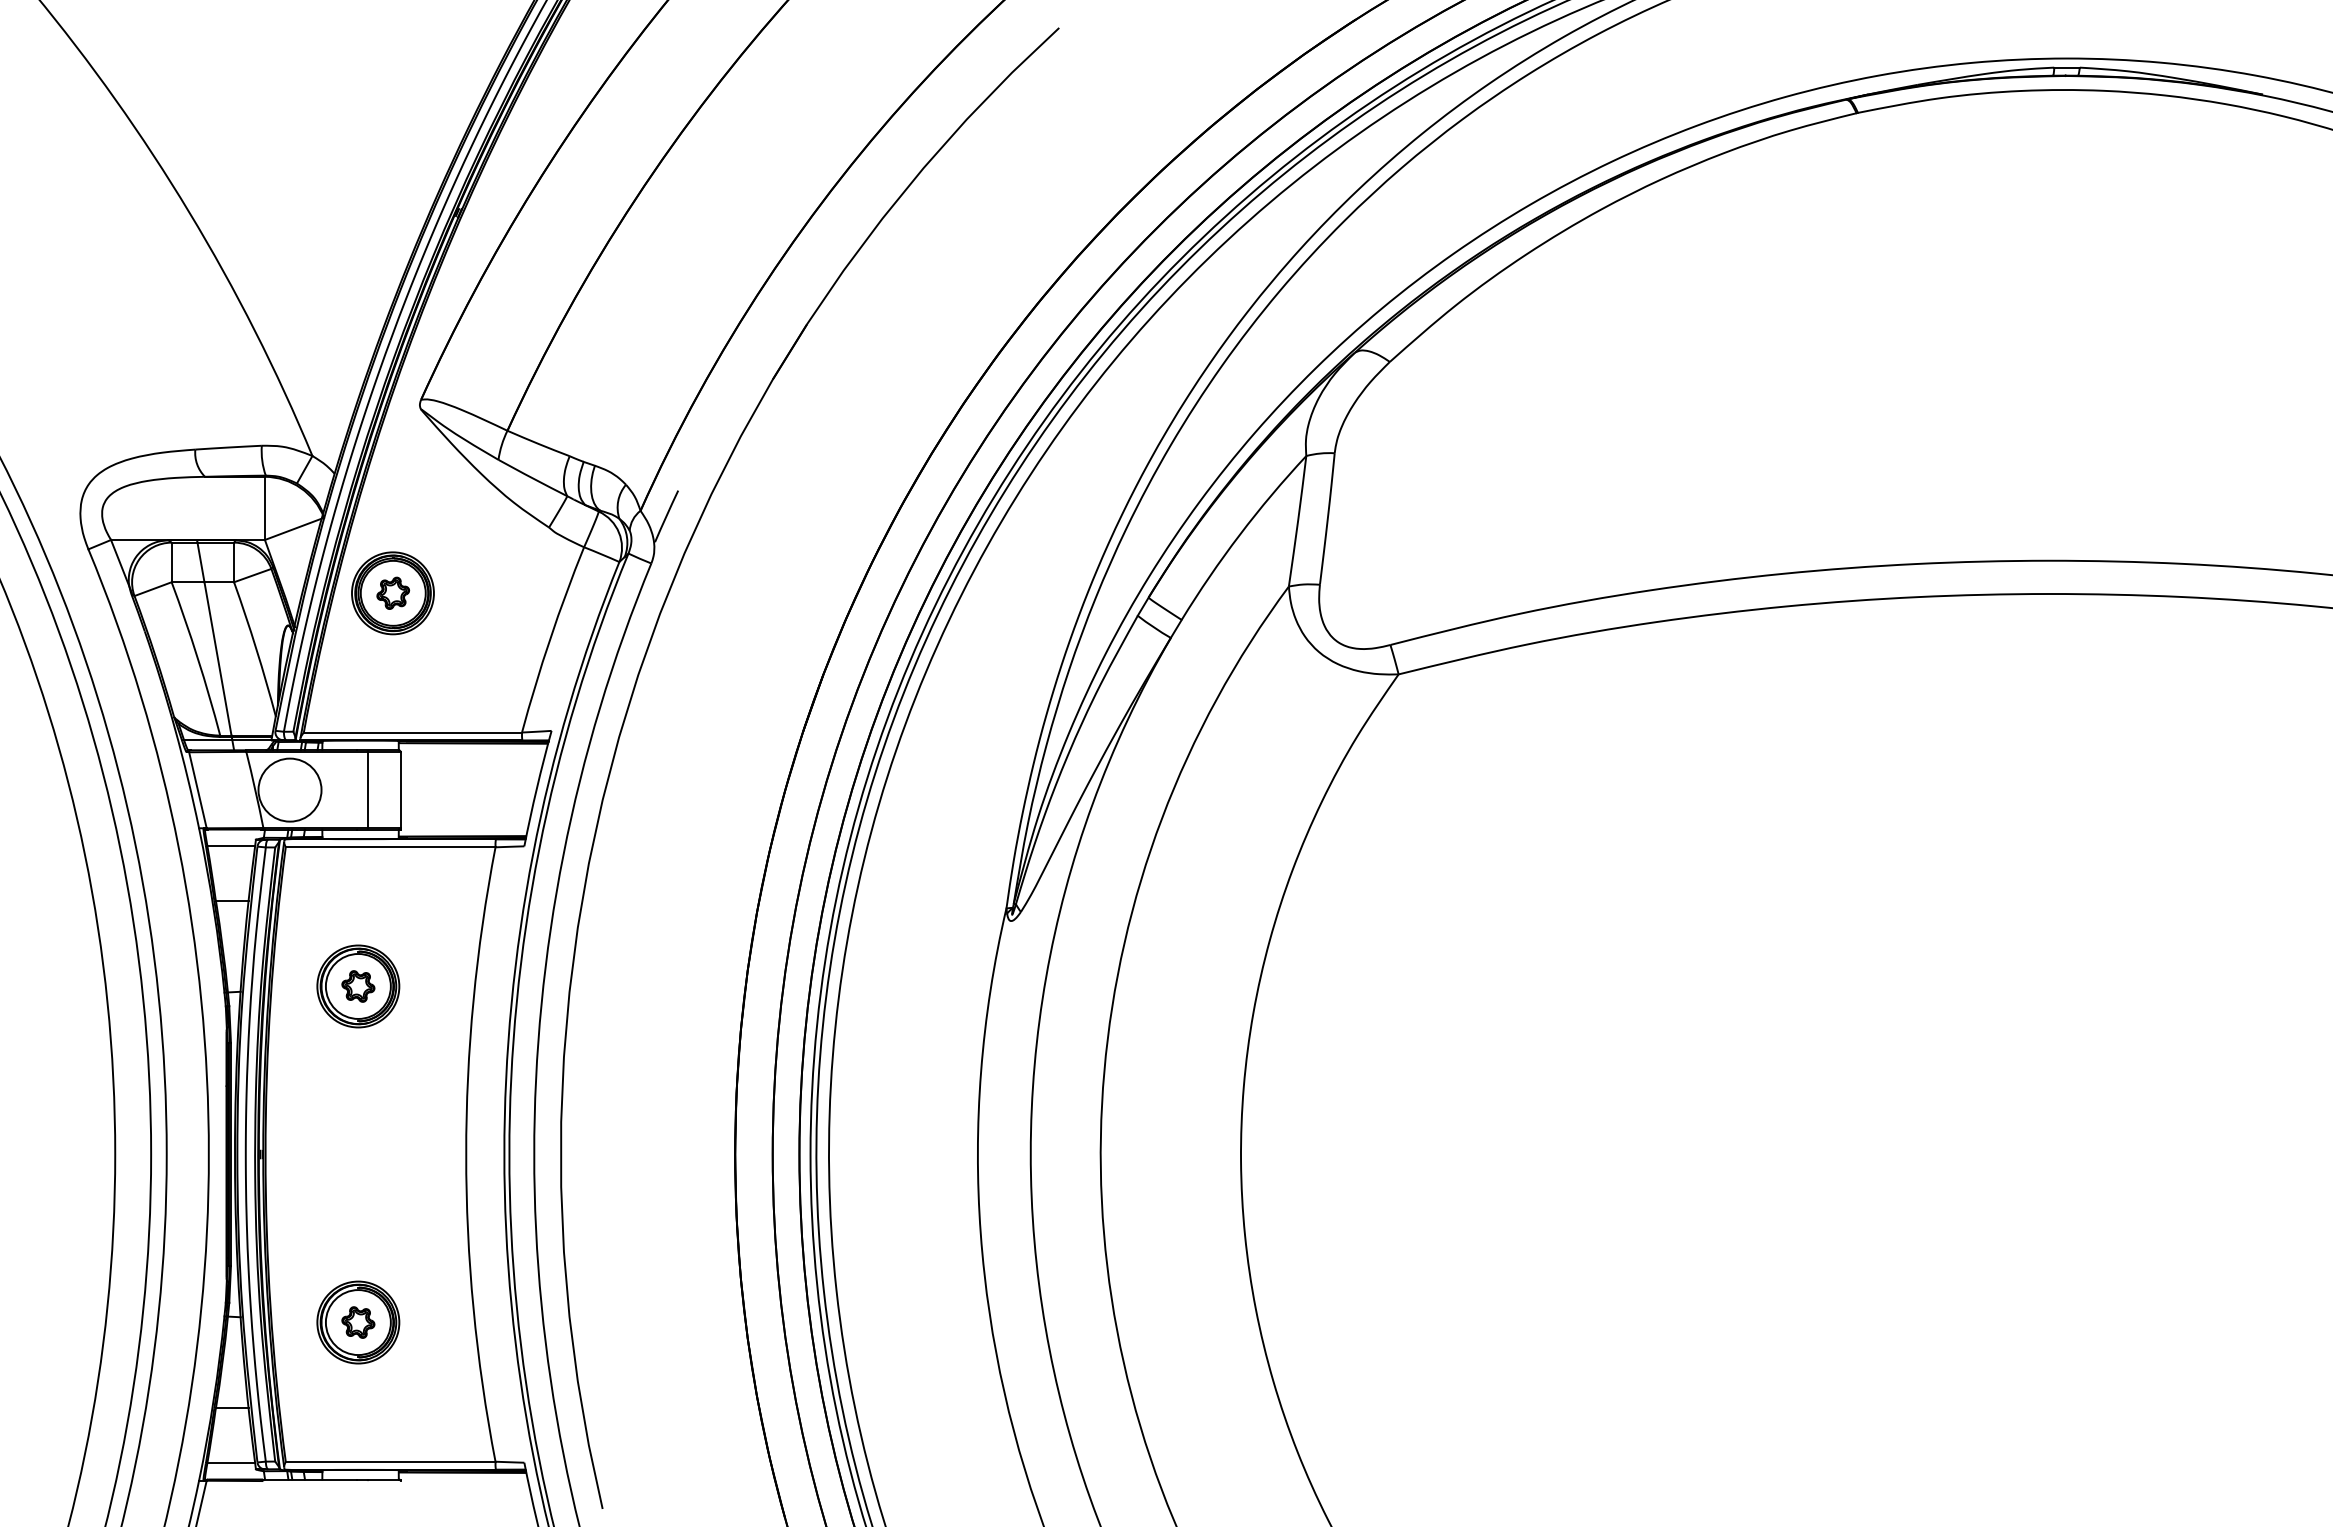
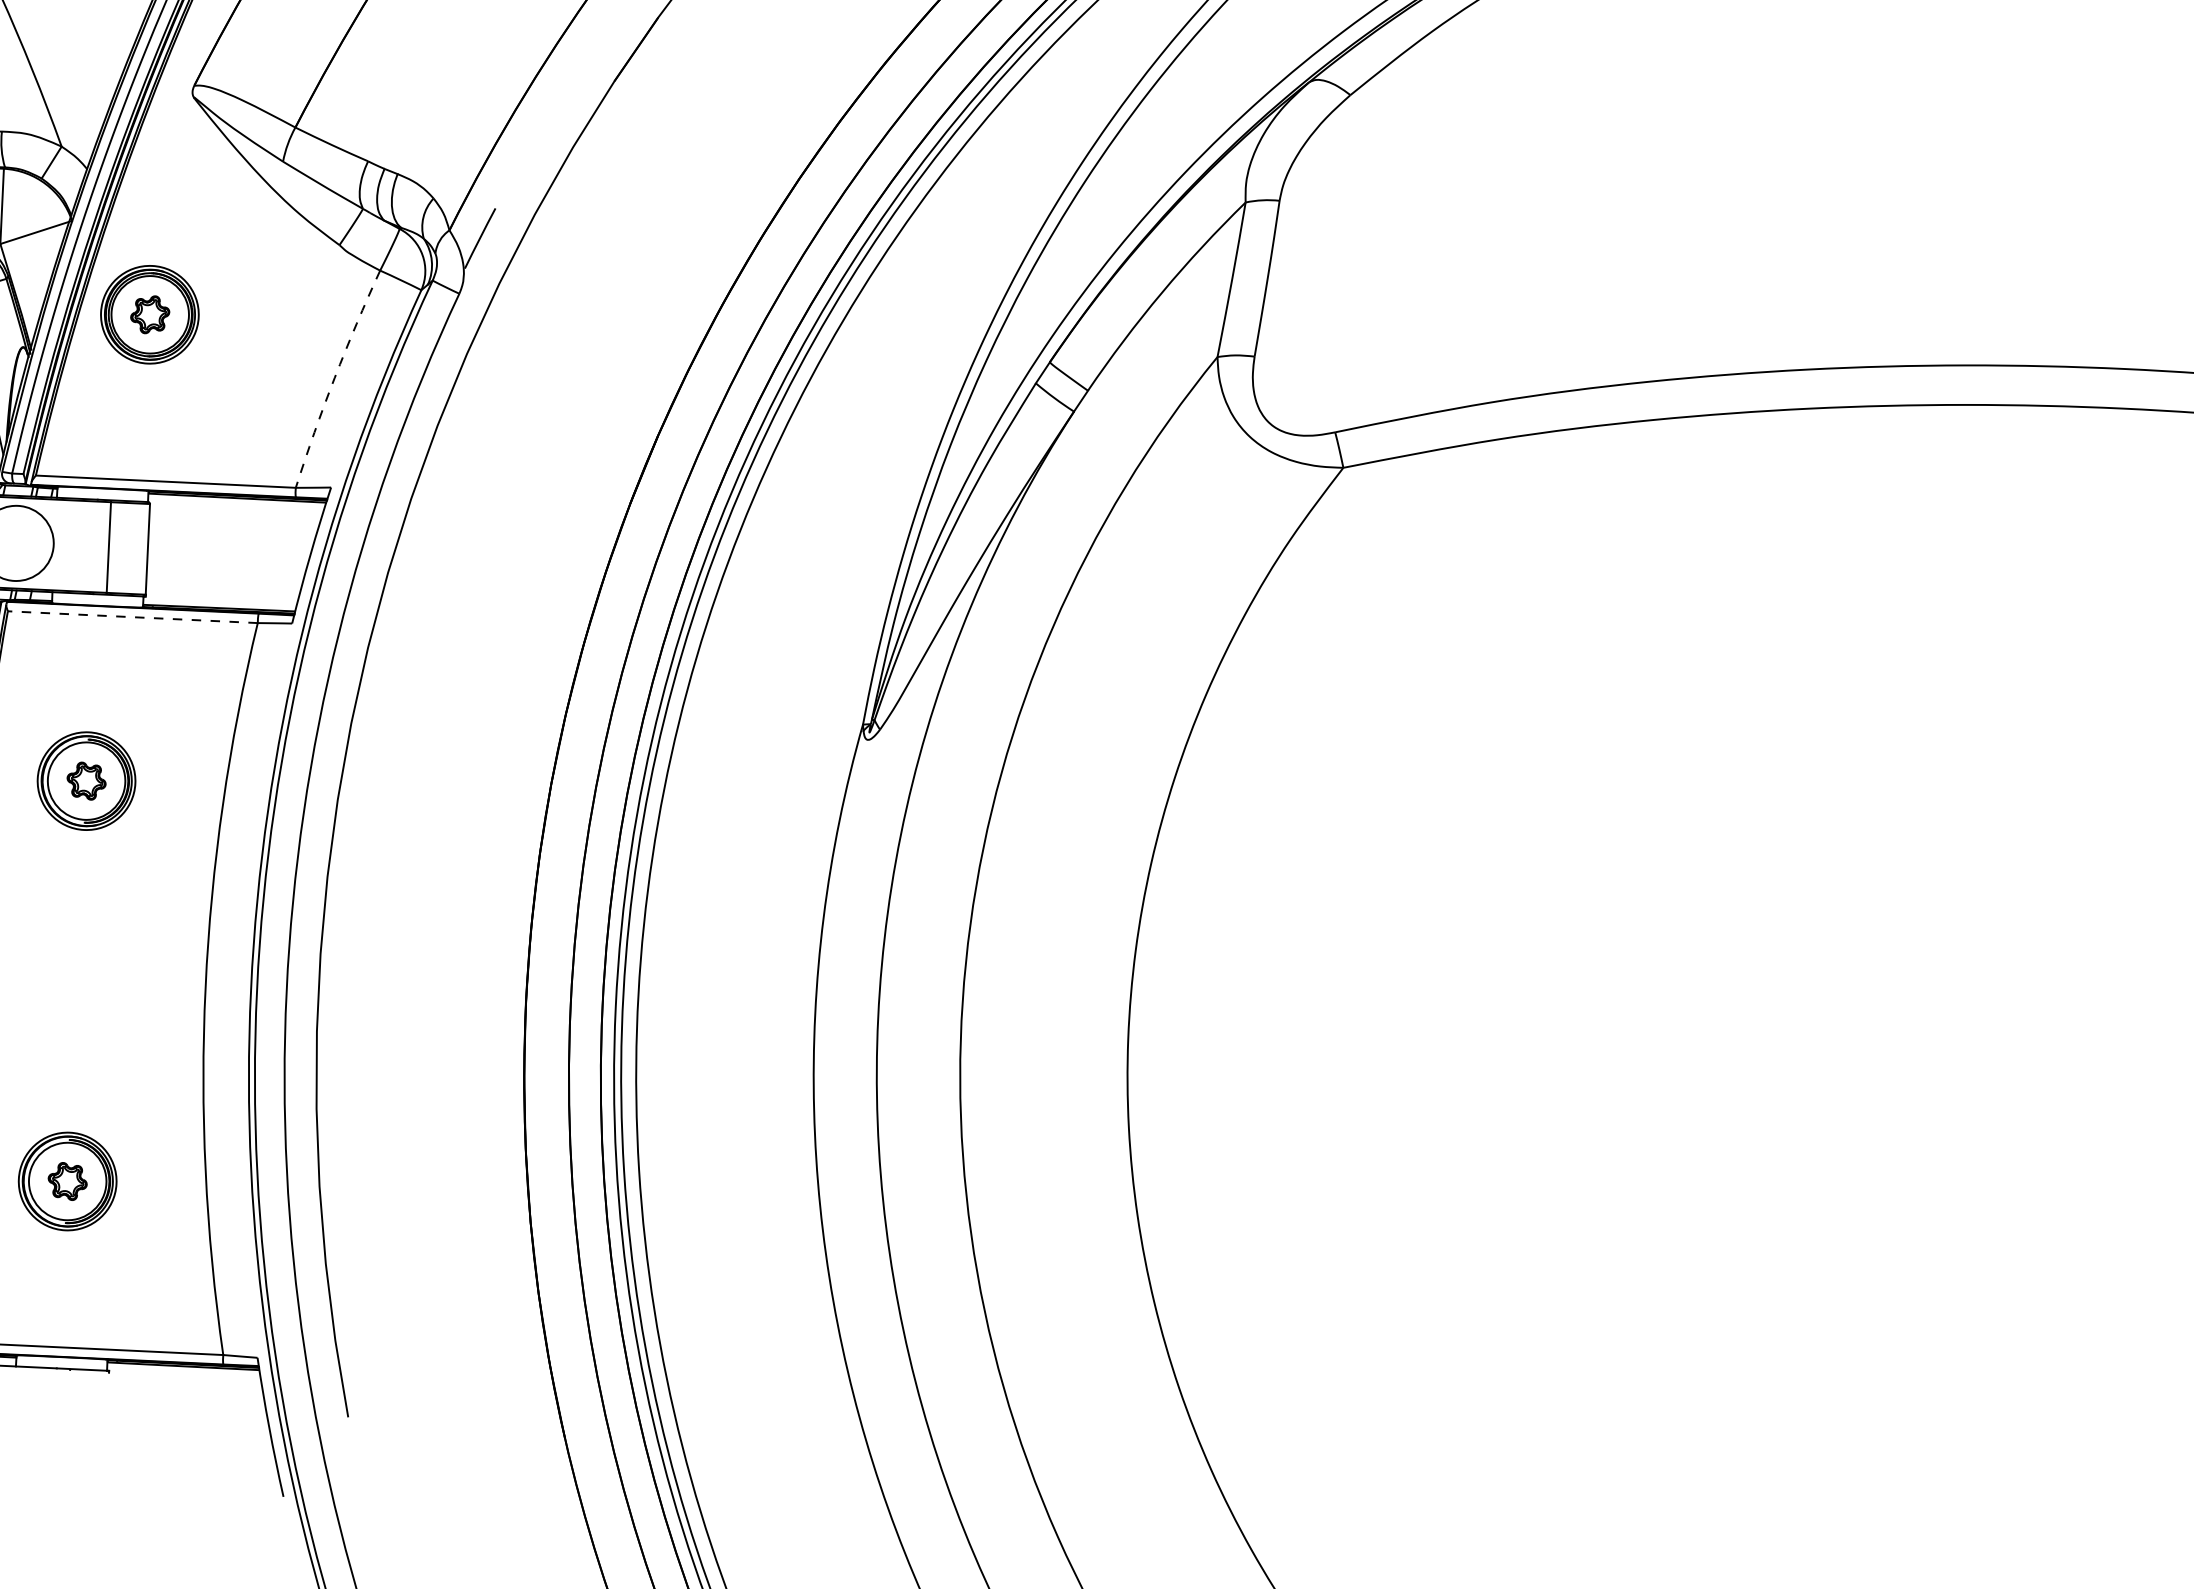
arc: (550, 638) -> (335, 377), solid -> dashed
line: (390, 847) -> (132, 617), solid -> dashed

